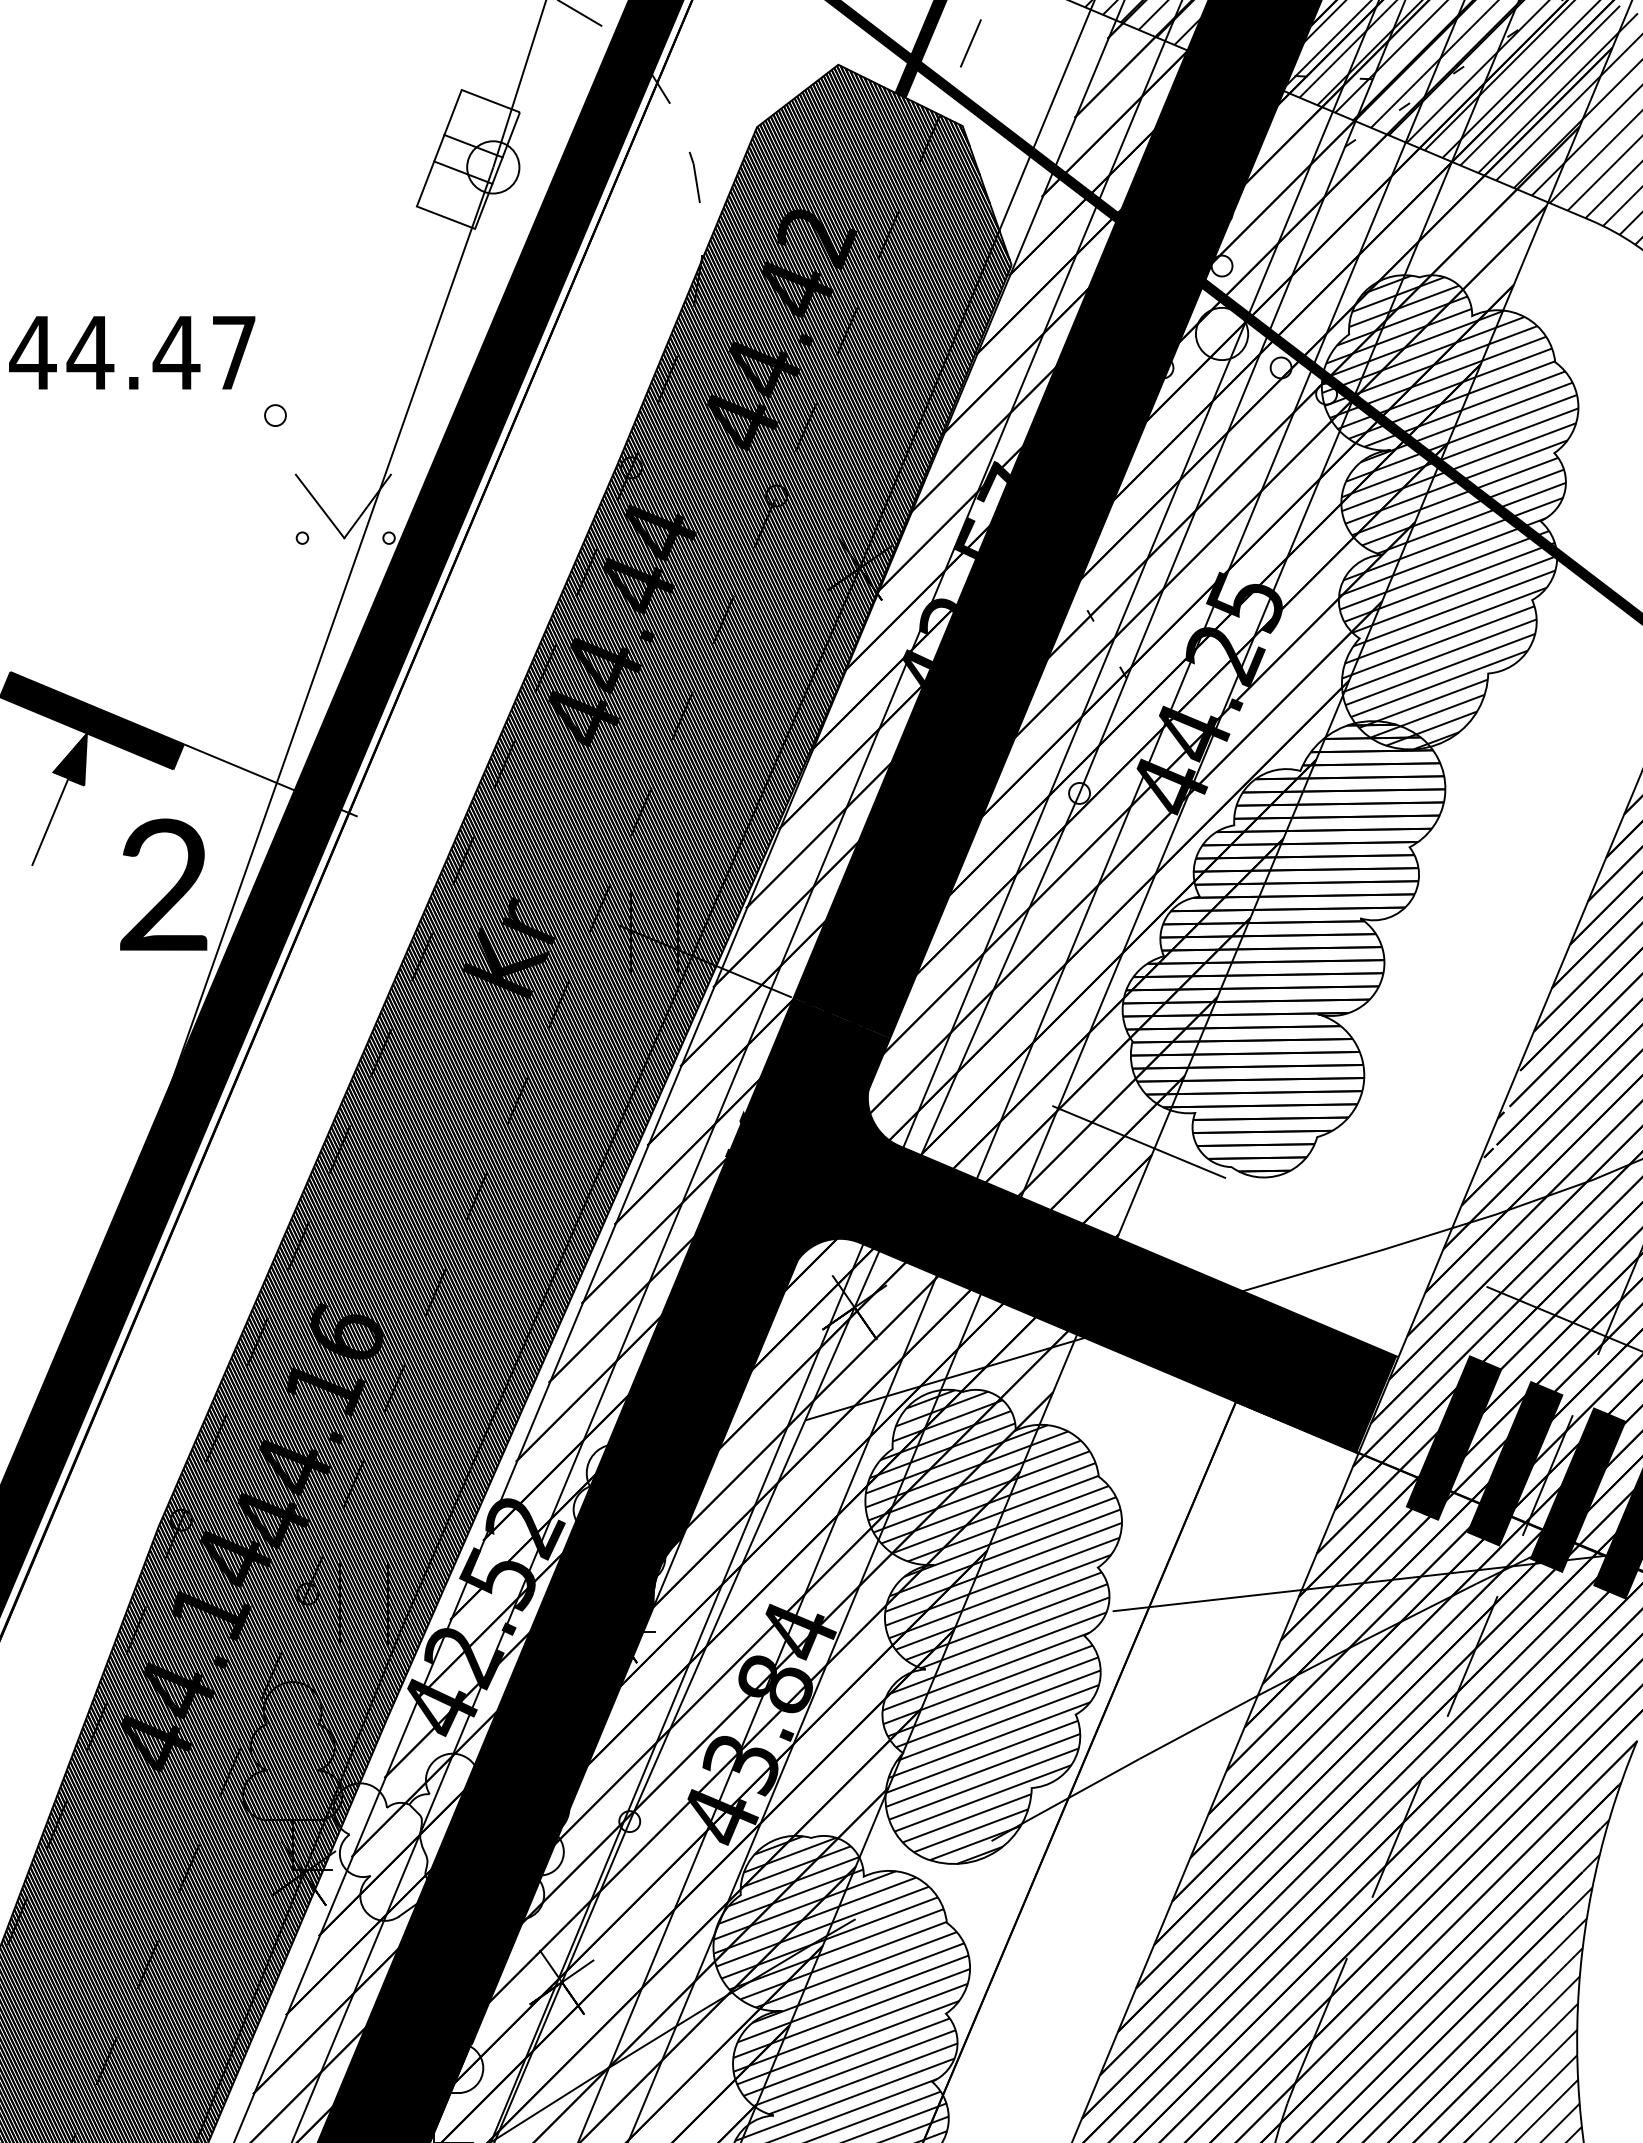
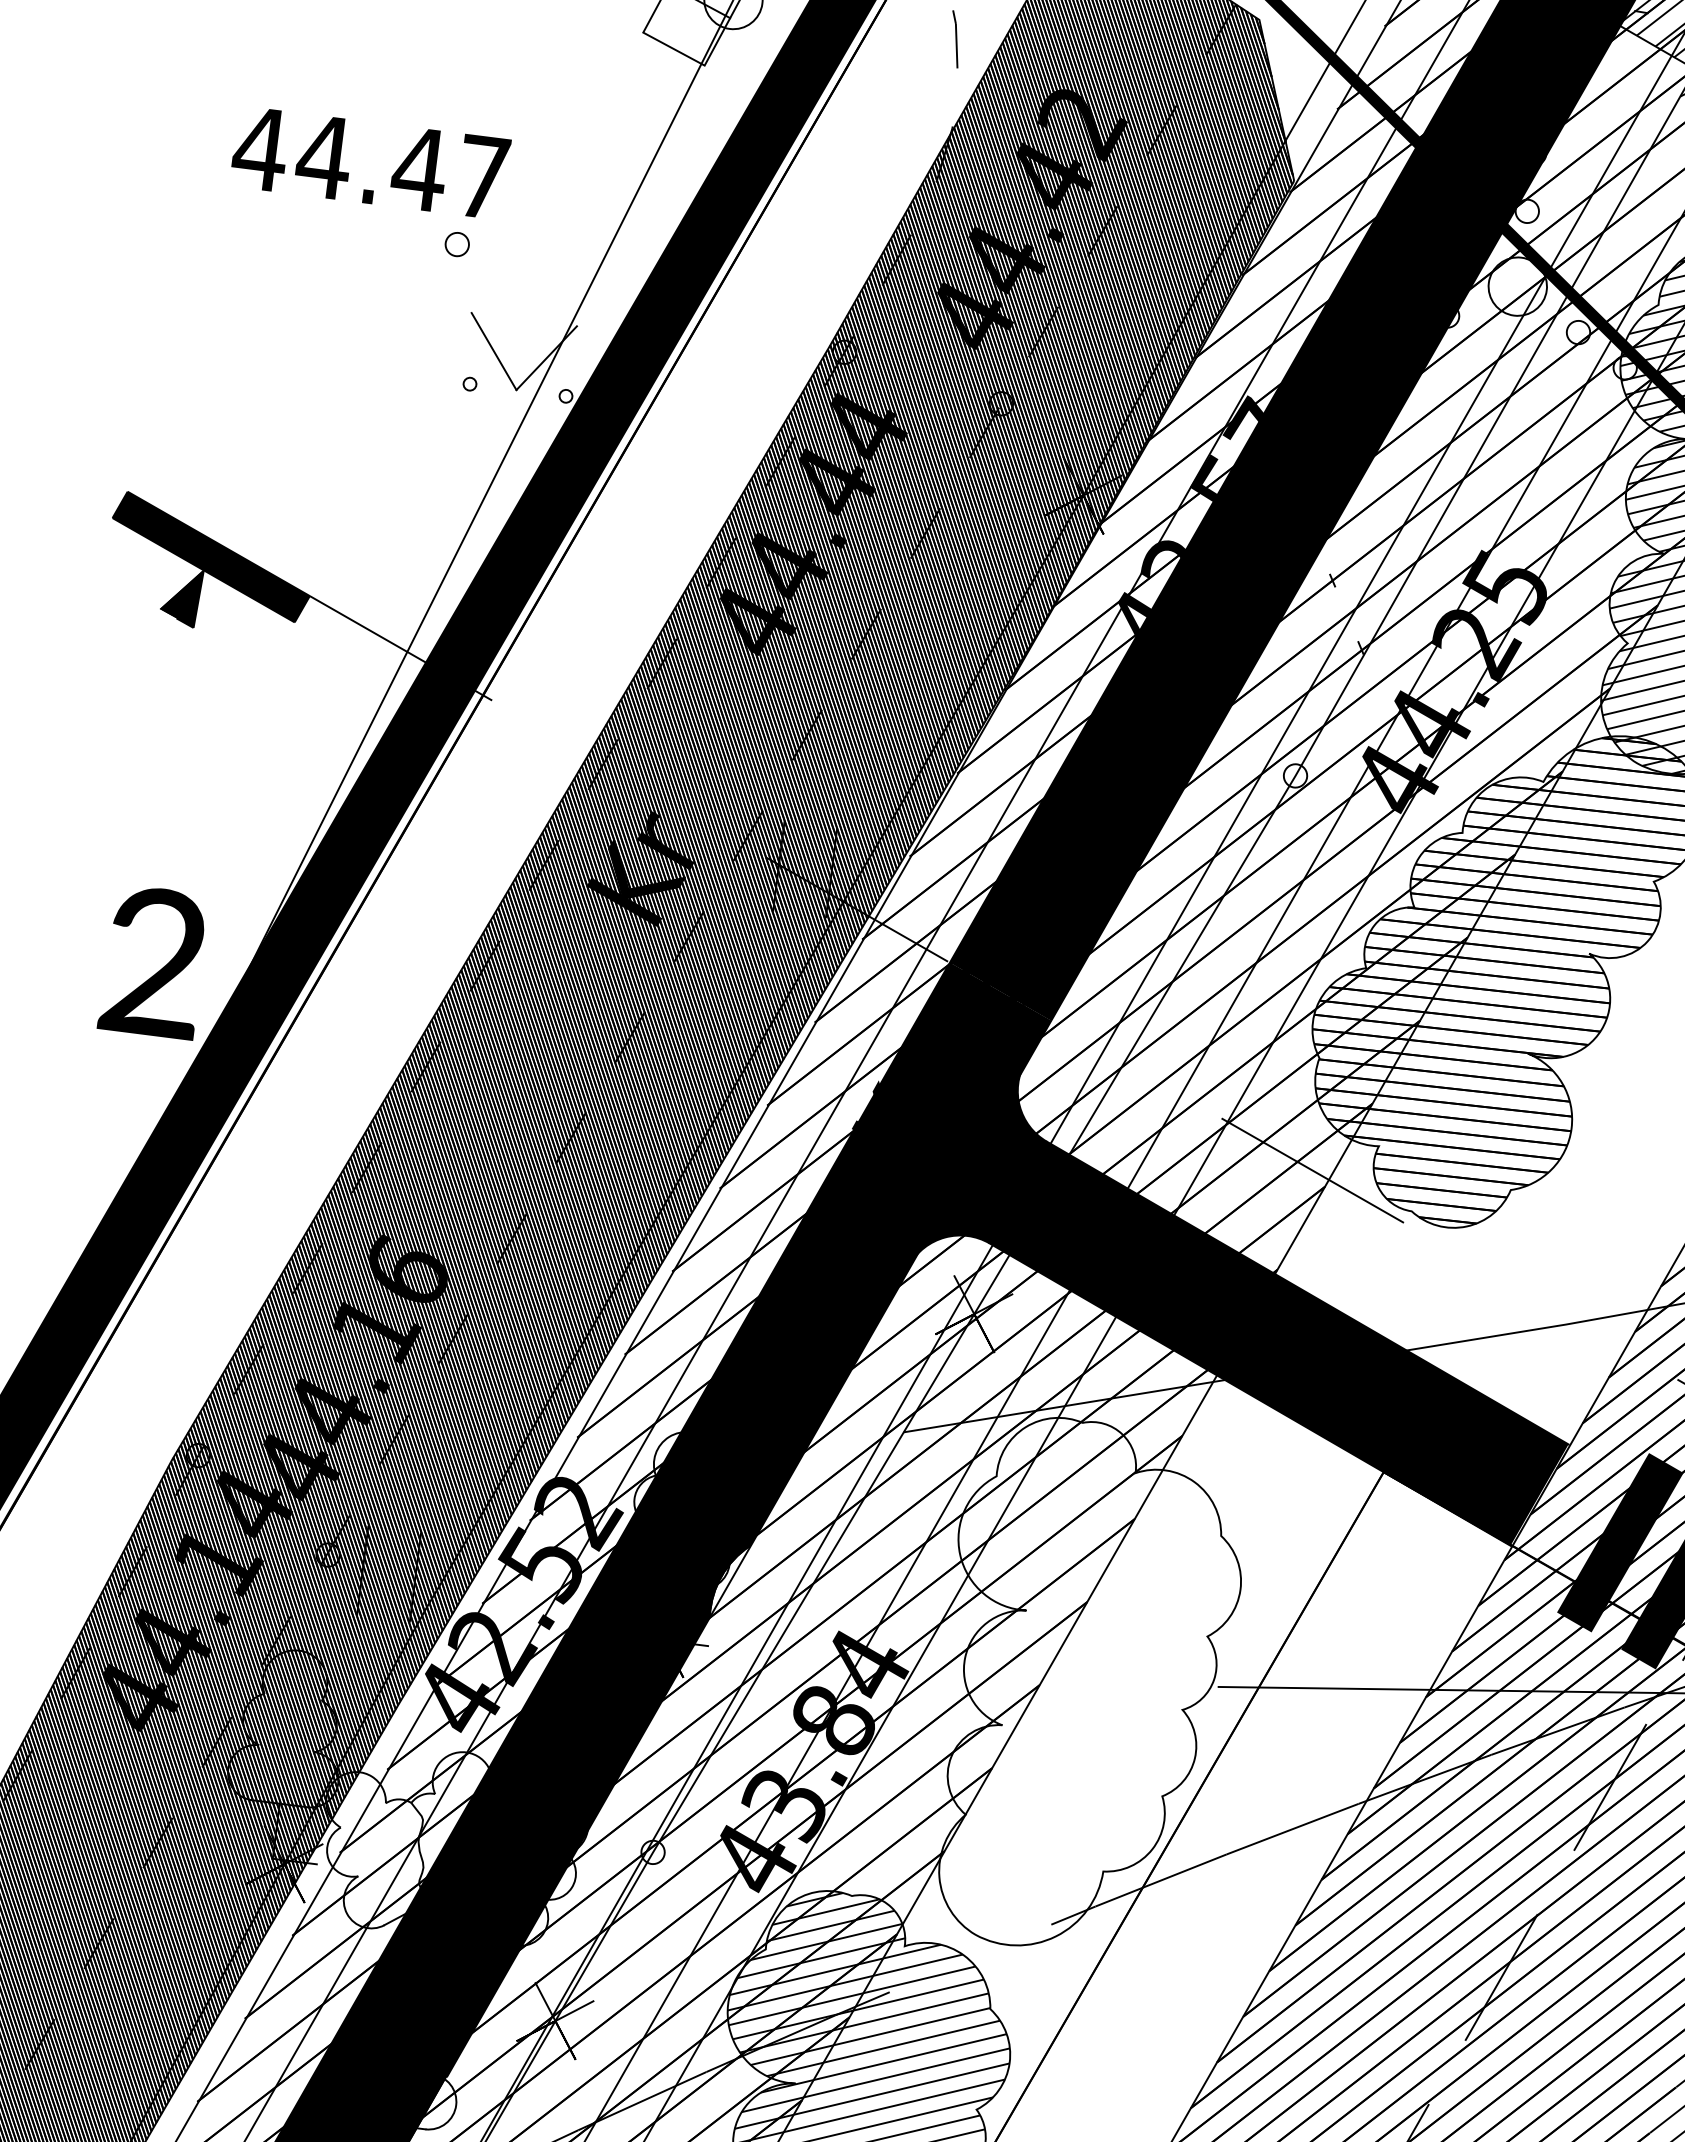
text: (132, 352) -> (370, 162), moved
line: (50, 822) -> (150, 664), removed
text: (163, 884) -> (153, 961), moved
hatch: (993, 1626) -> (1083, 1687), removed

